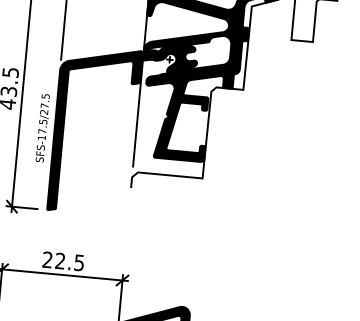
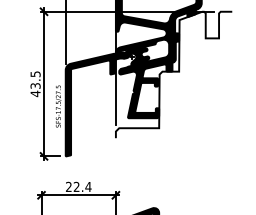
text: (79, 263) -> (88, 187), 22.5 -> 22.4

